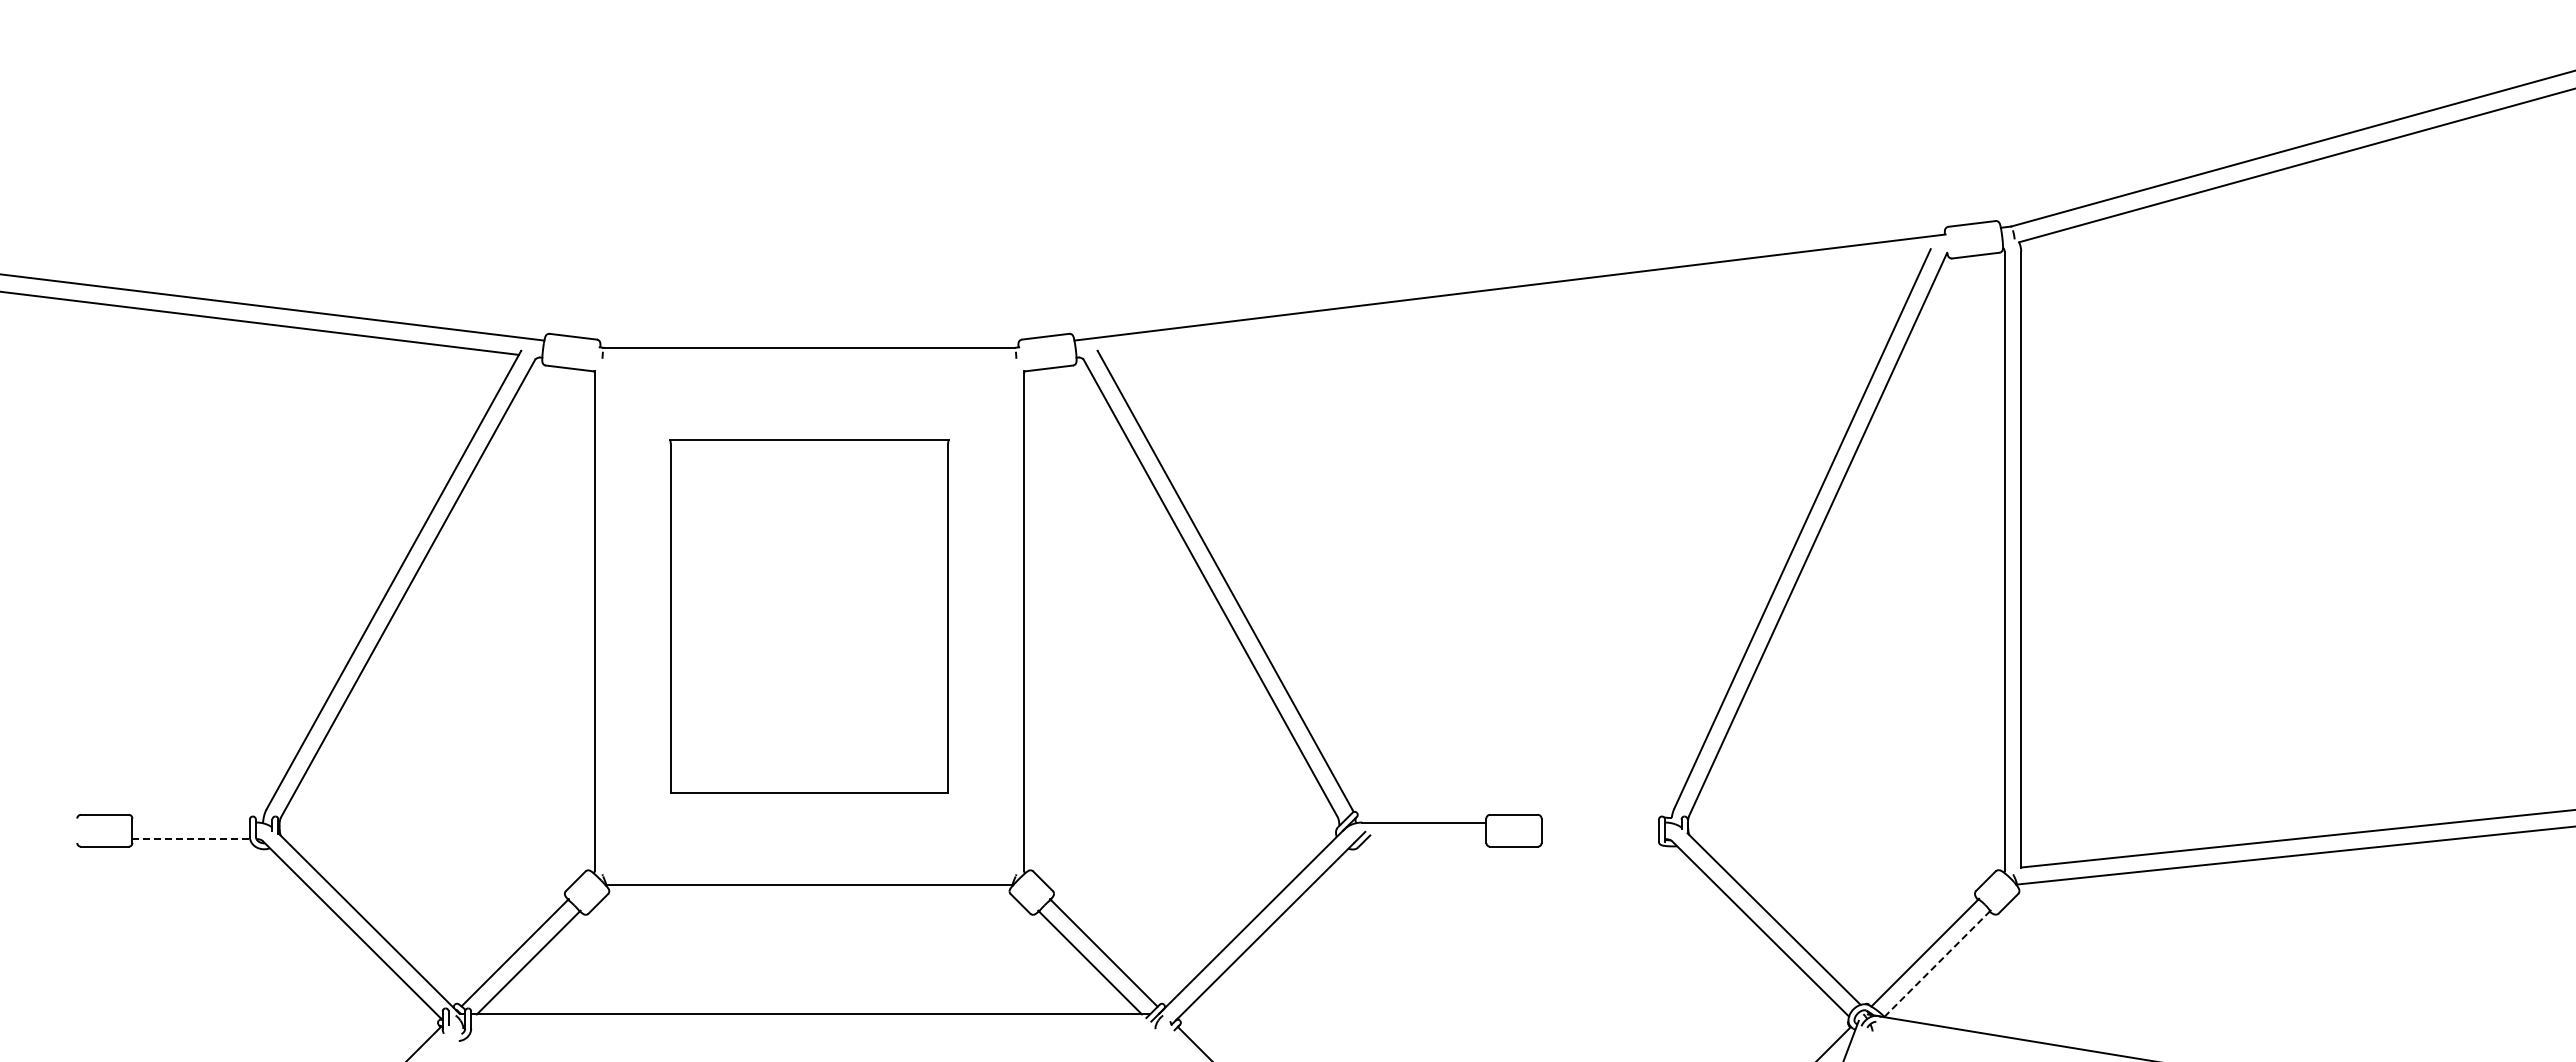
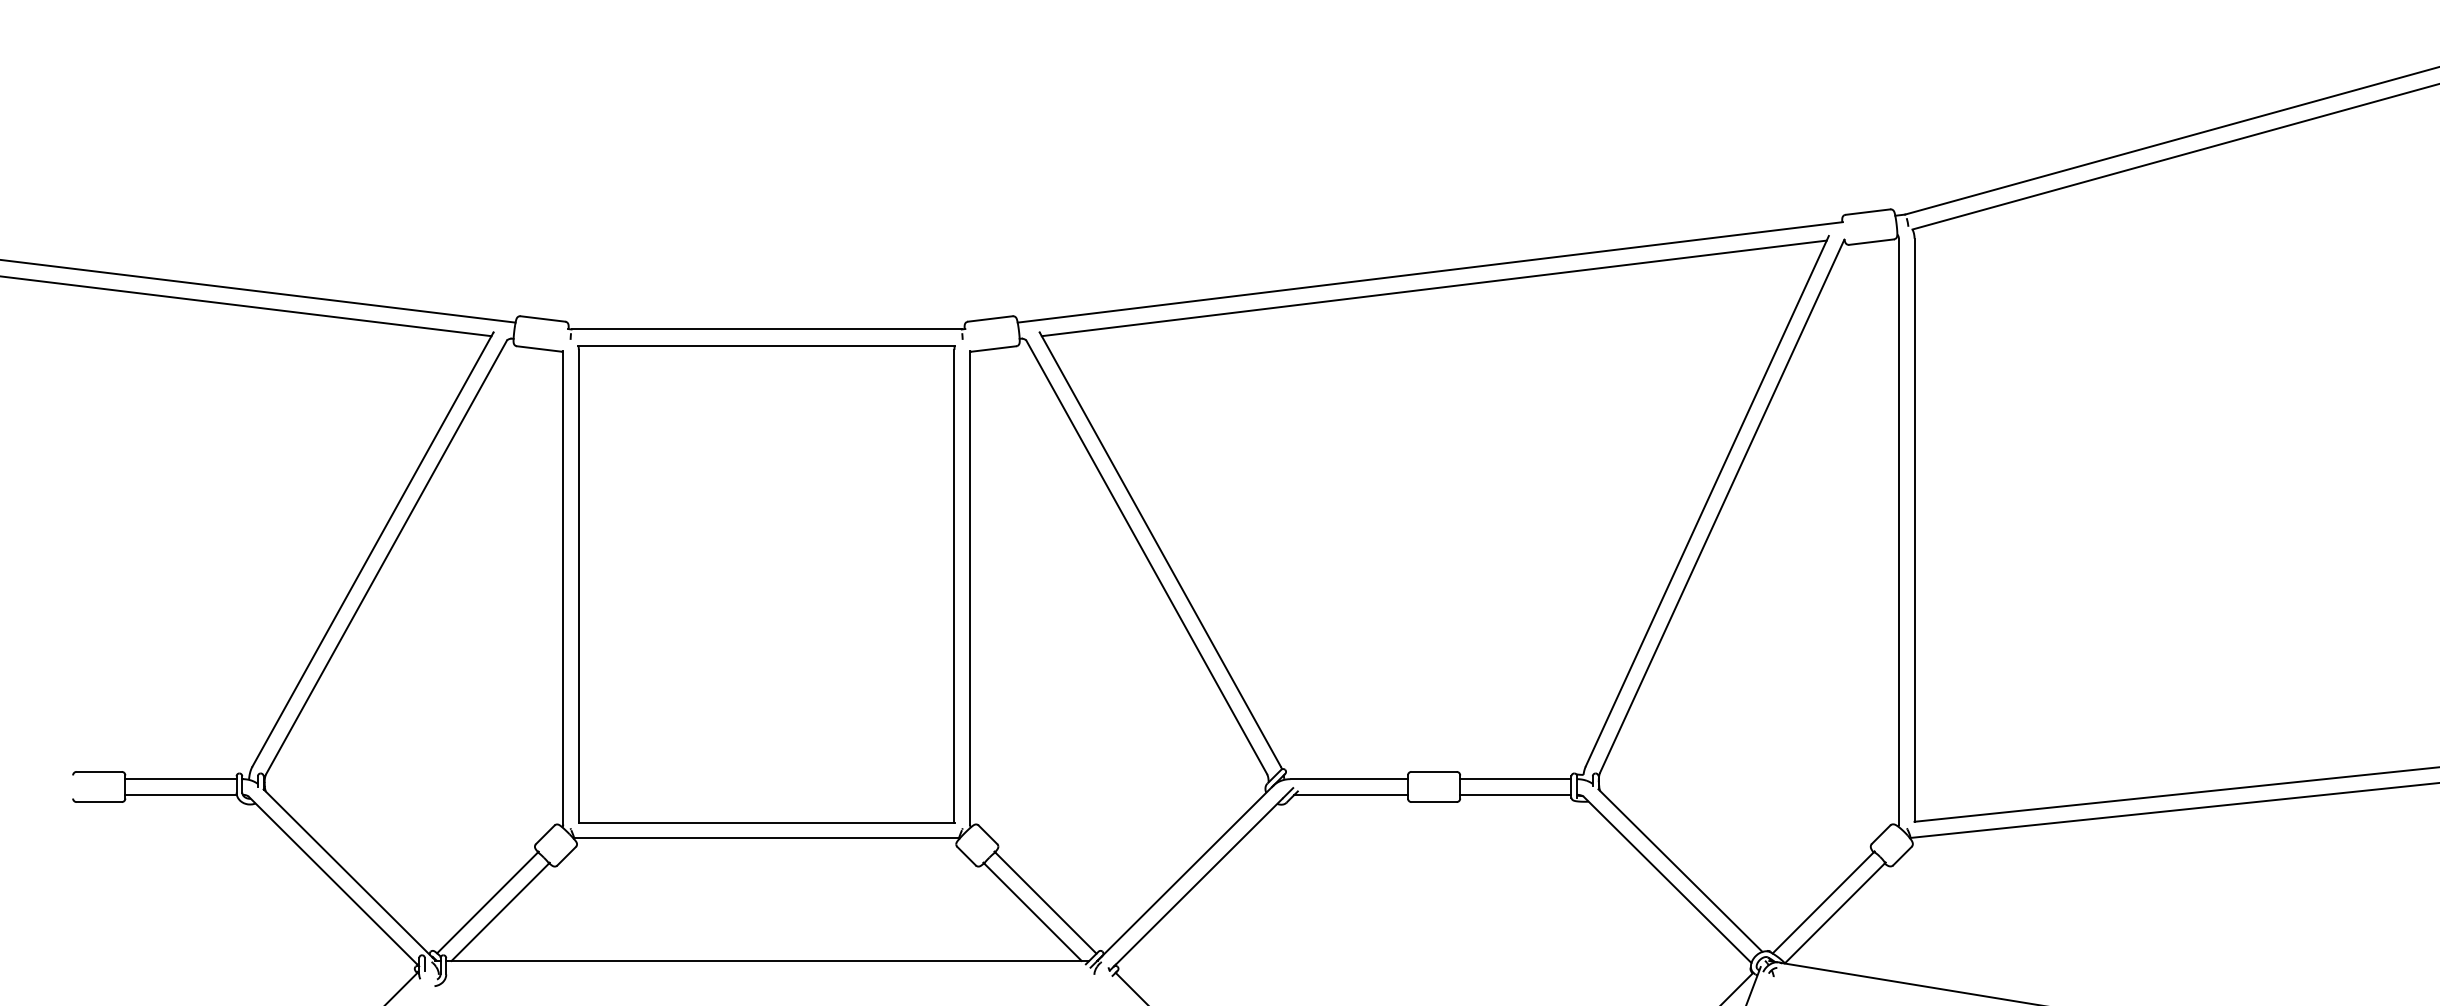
line: (1513, 304) -> (1433, 288), added
part: (809, 616) -> (766, 583), size x1.43
line: (190, 822) -> (180, 779), added
line: (1600, 822) -> (1516, 779), added
line: (191, 839) -> (181, 795), dashed -> solid
line: (1426, 839) -> (1351, 795), added
line: (1600, 839) -> (1516, 795), added
line: (1937, 963) -> (1835, 912), dashed -> solid

